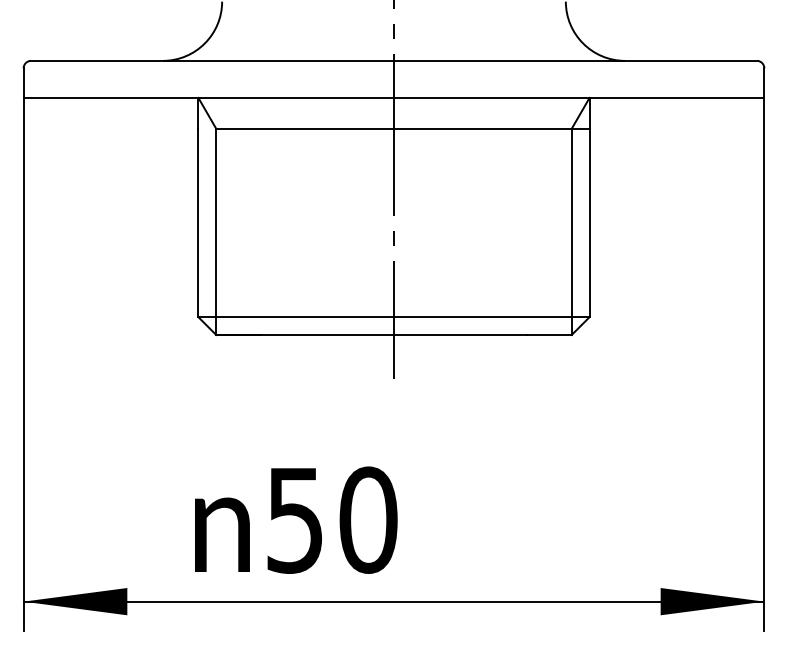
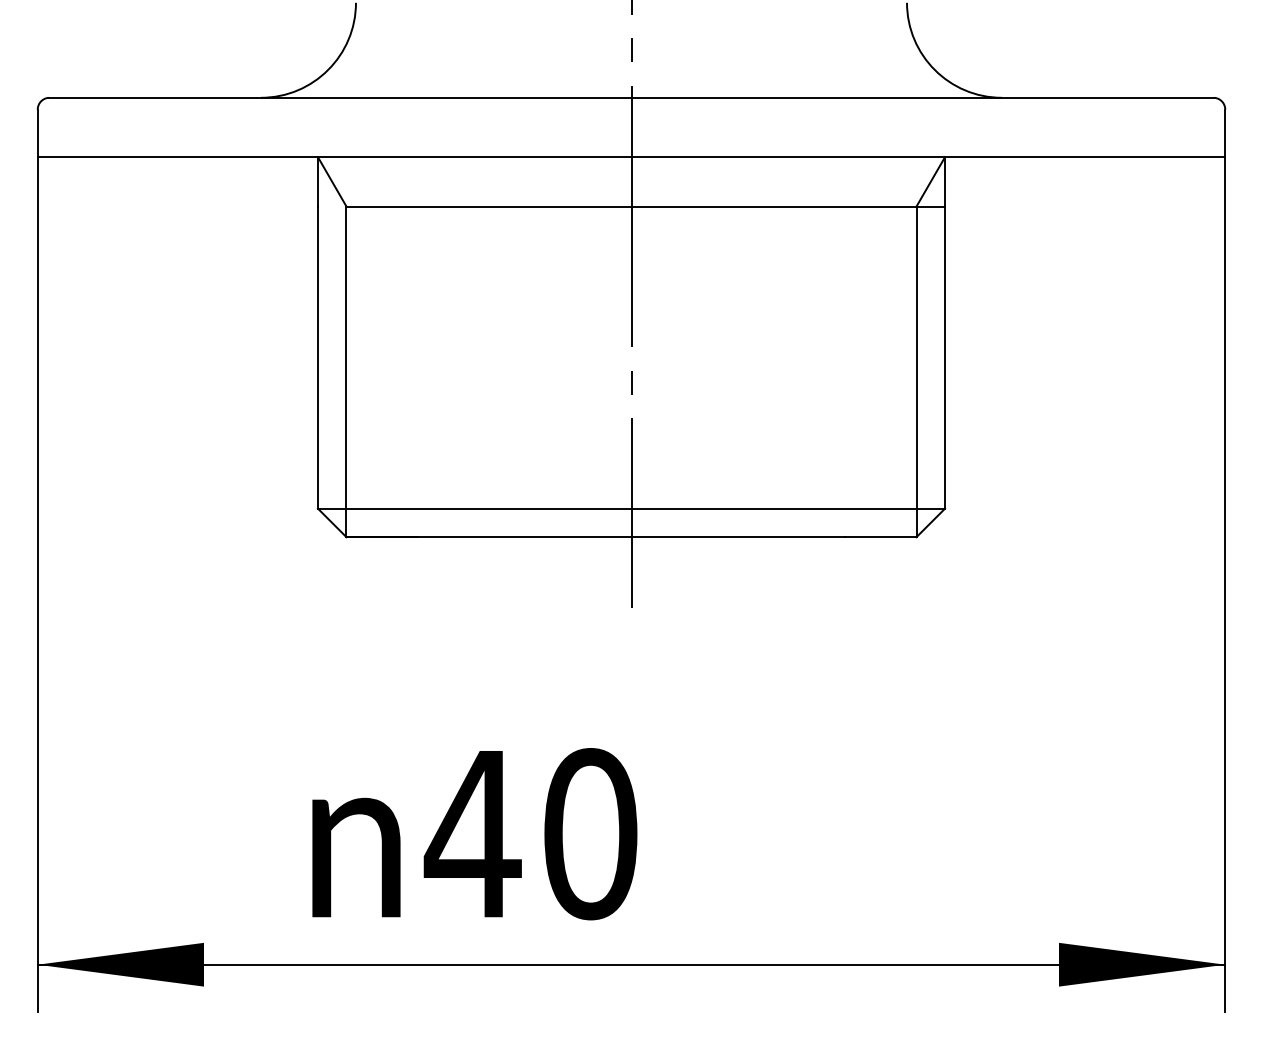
text: (294, 520) -> (471, 834), 50 -> 40

